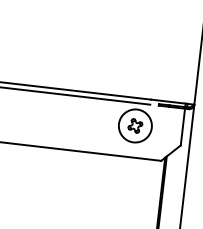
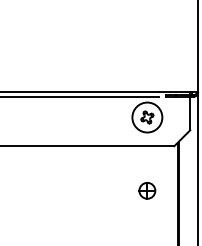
part: (126, 206) -> (147, 190), added

